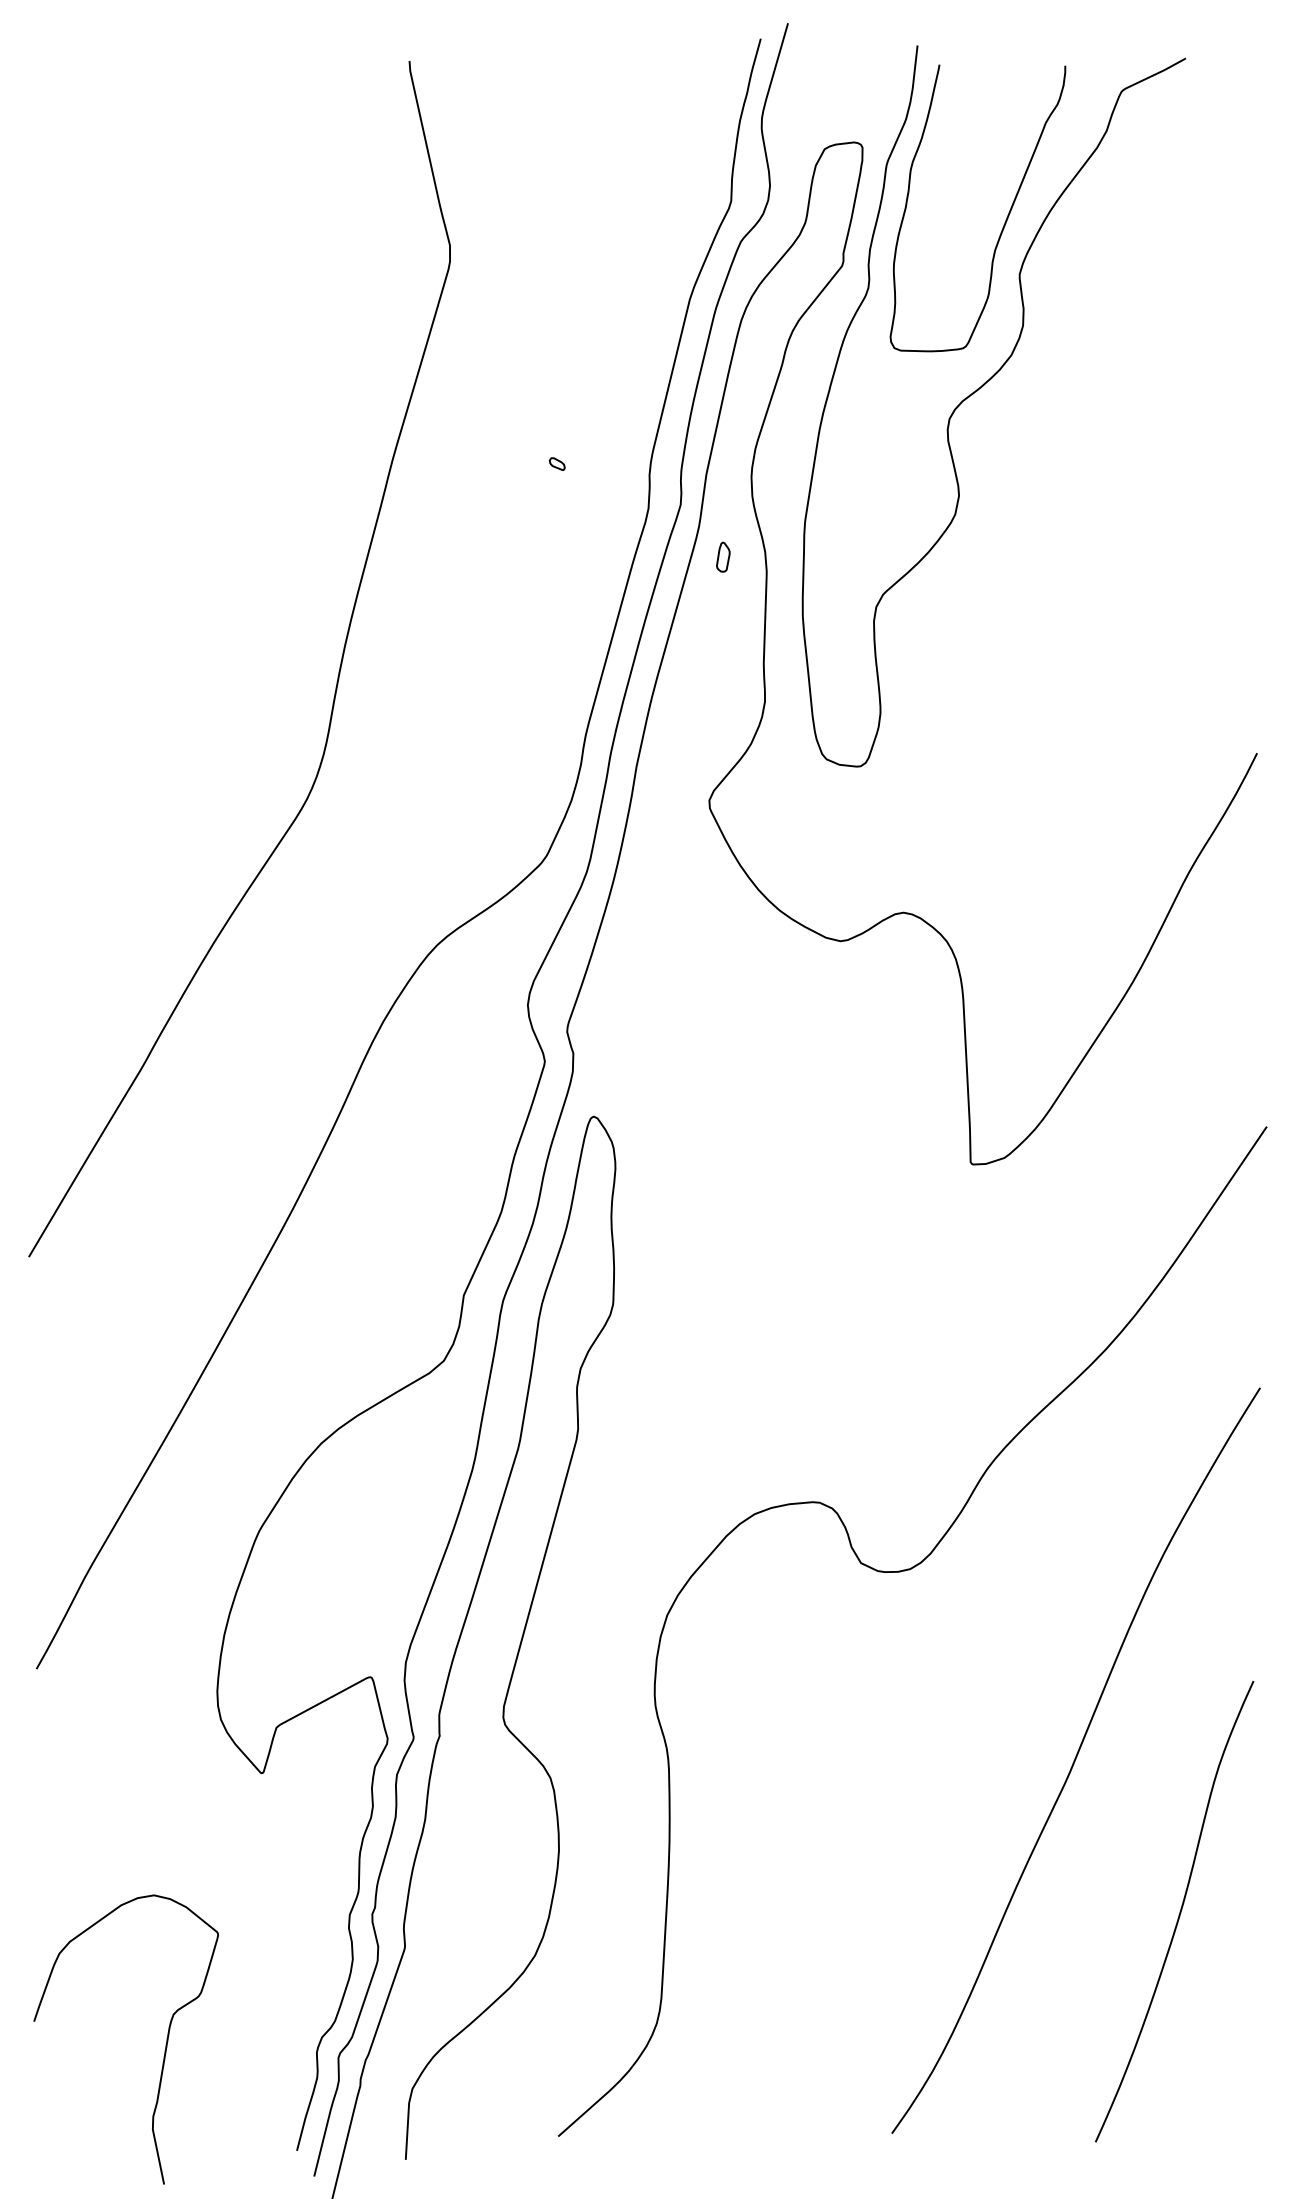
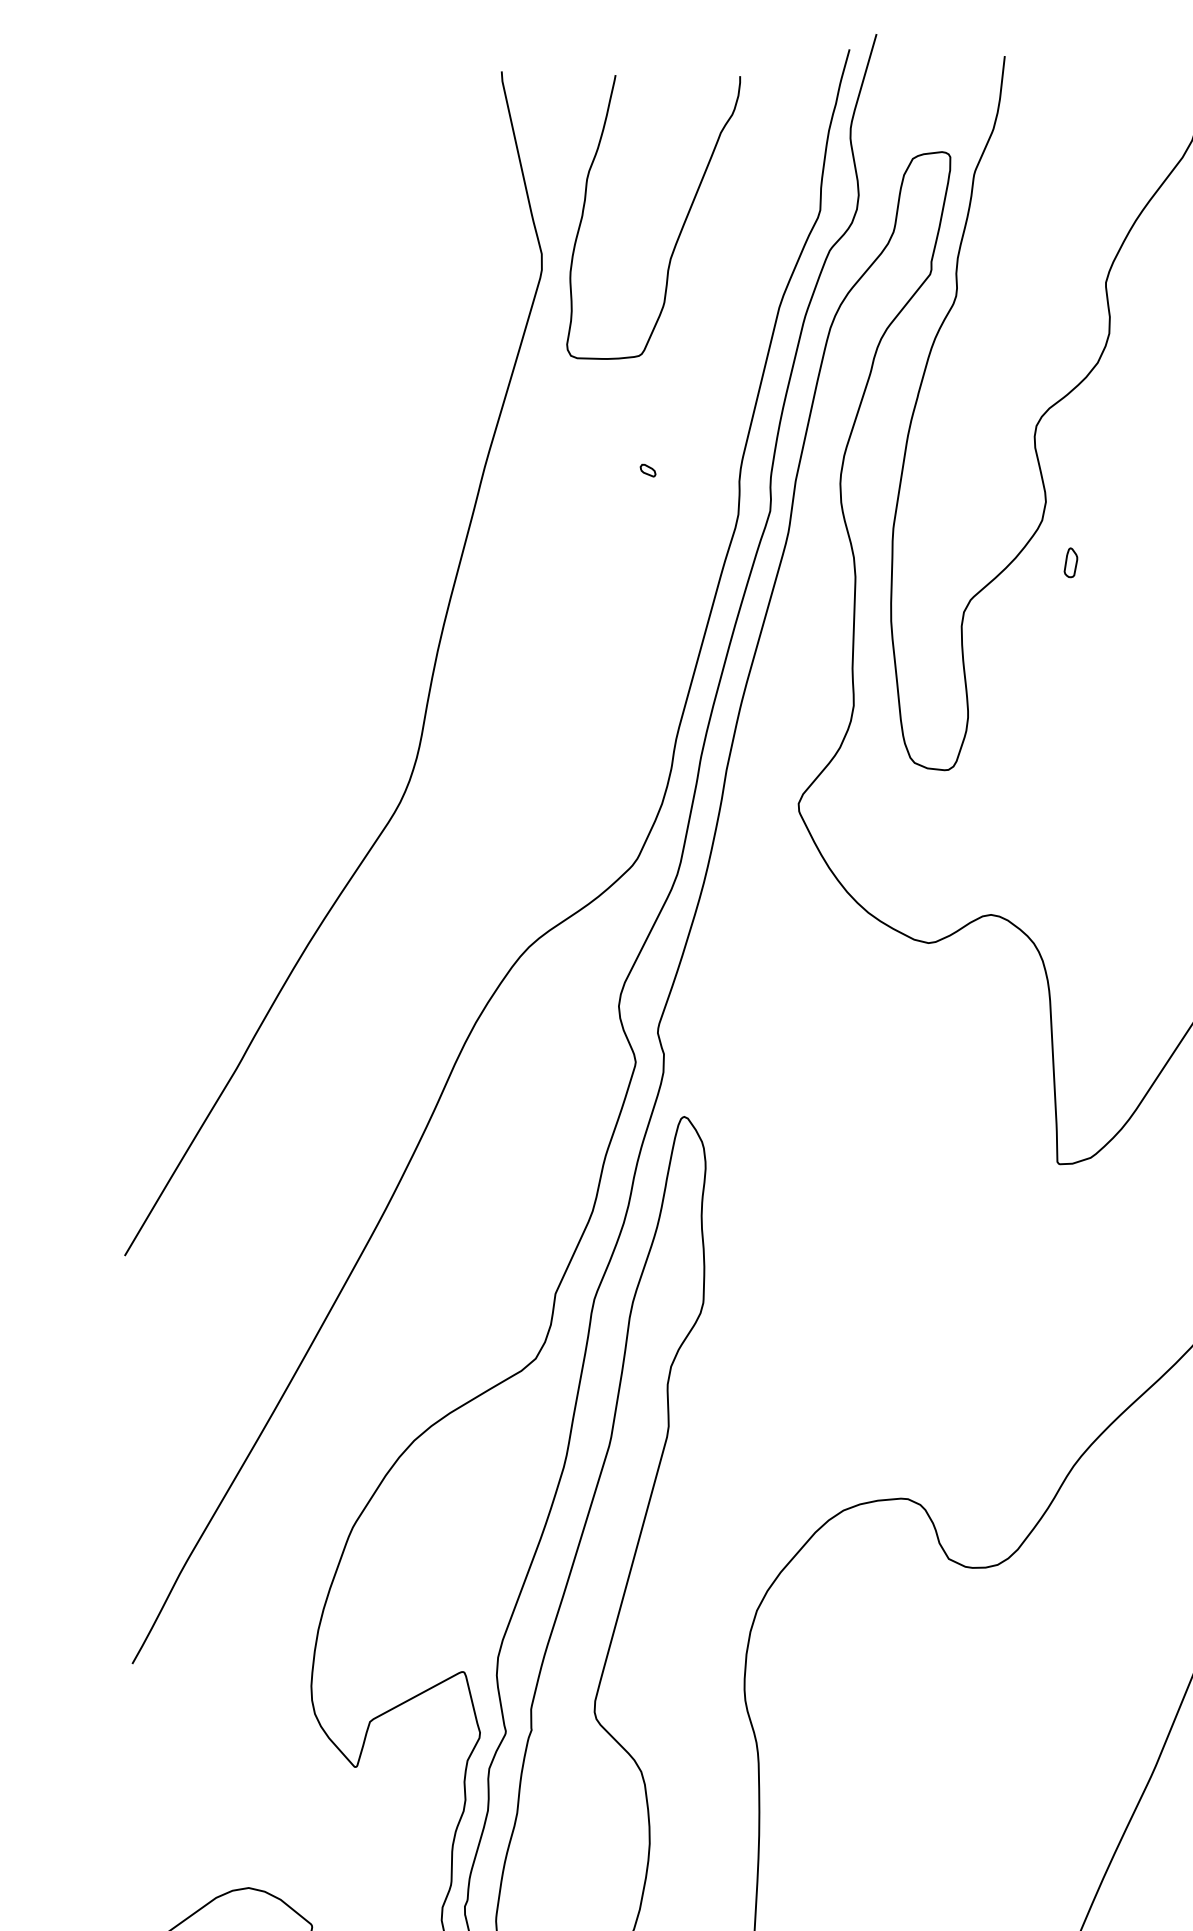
curve: (1006, 217) -> (681, 226), moved
part: (723, 556) -> (1071, 562), moved

